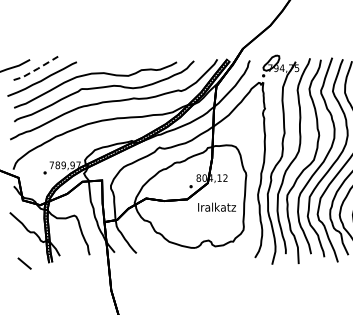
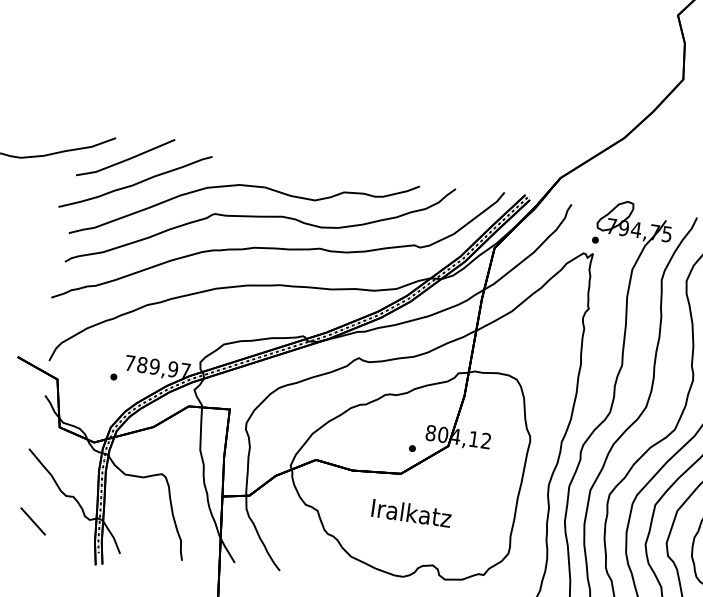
line: (36, 69) -> (126, 160), dashed -> solid
text: (216, 206) -> (410, 511), moved
line: (24, 263) -> (32, 521), moved

